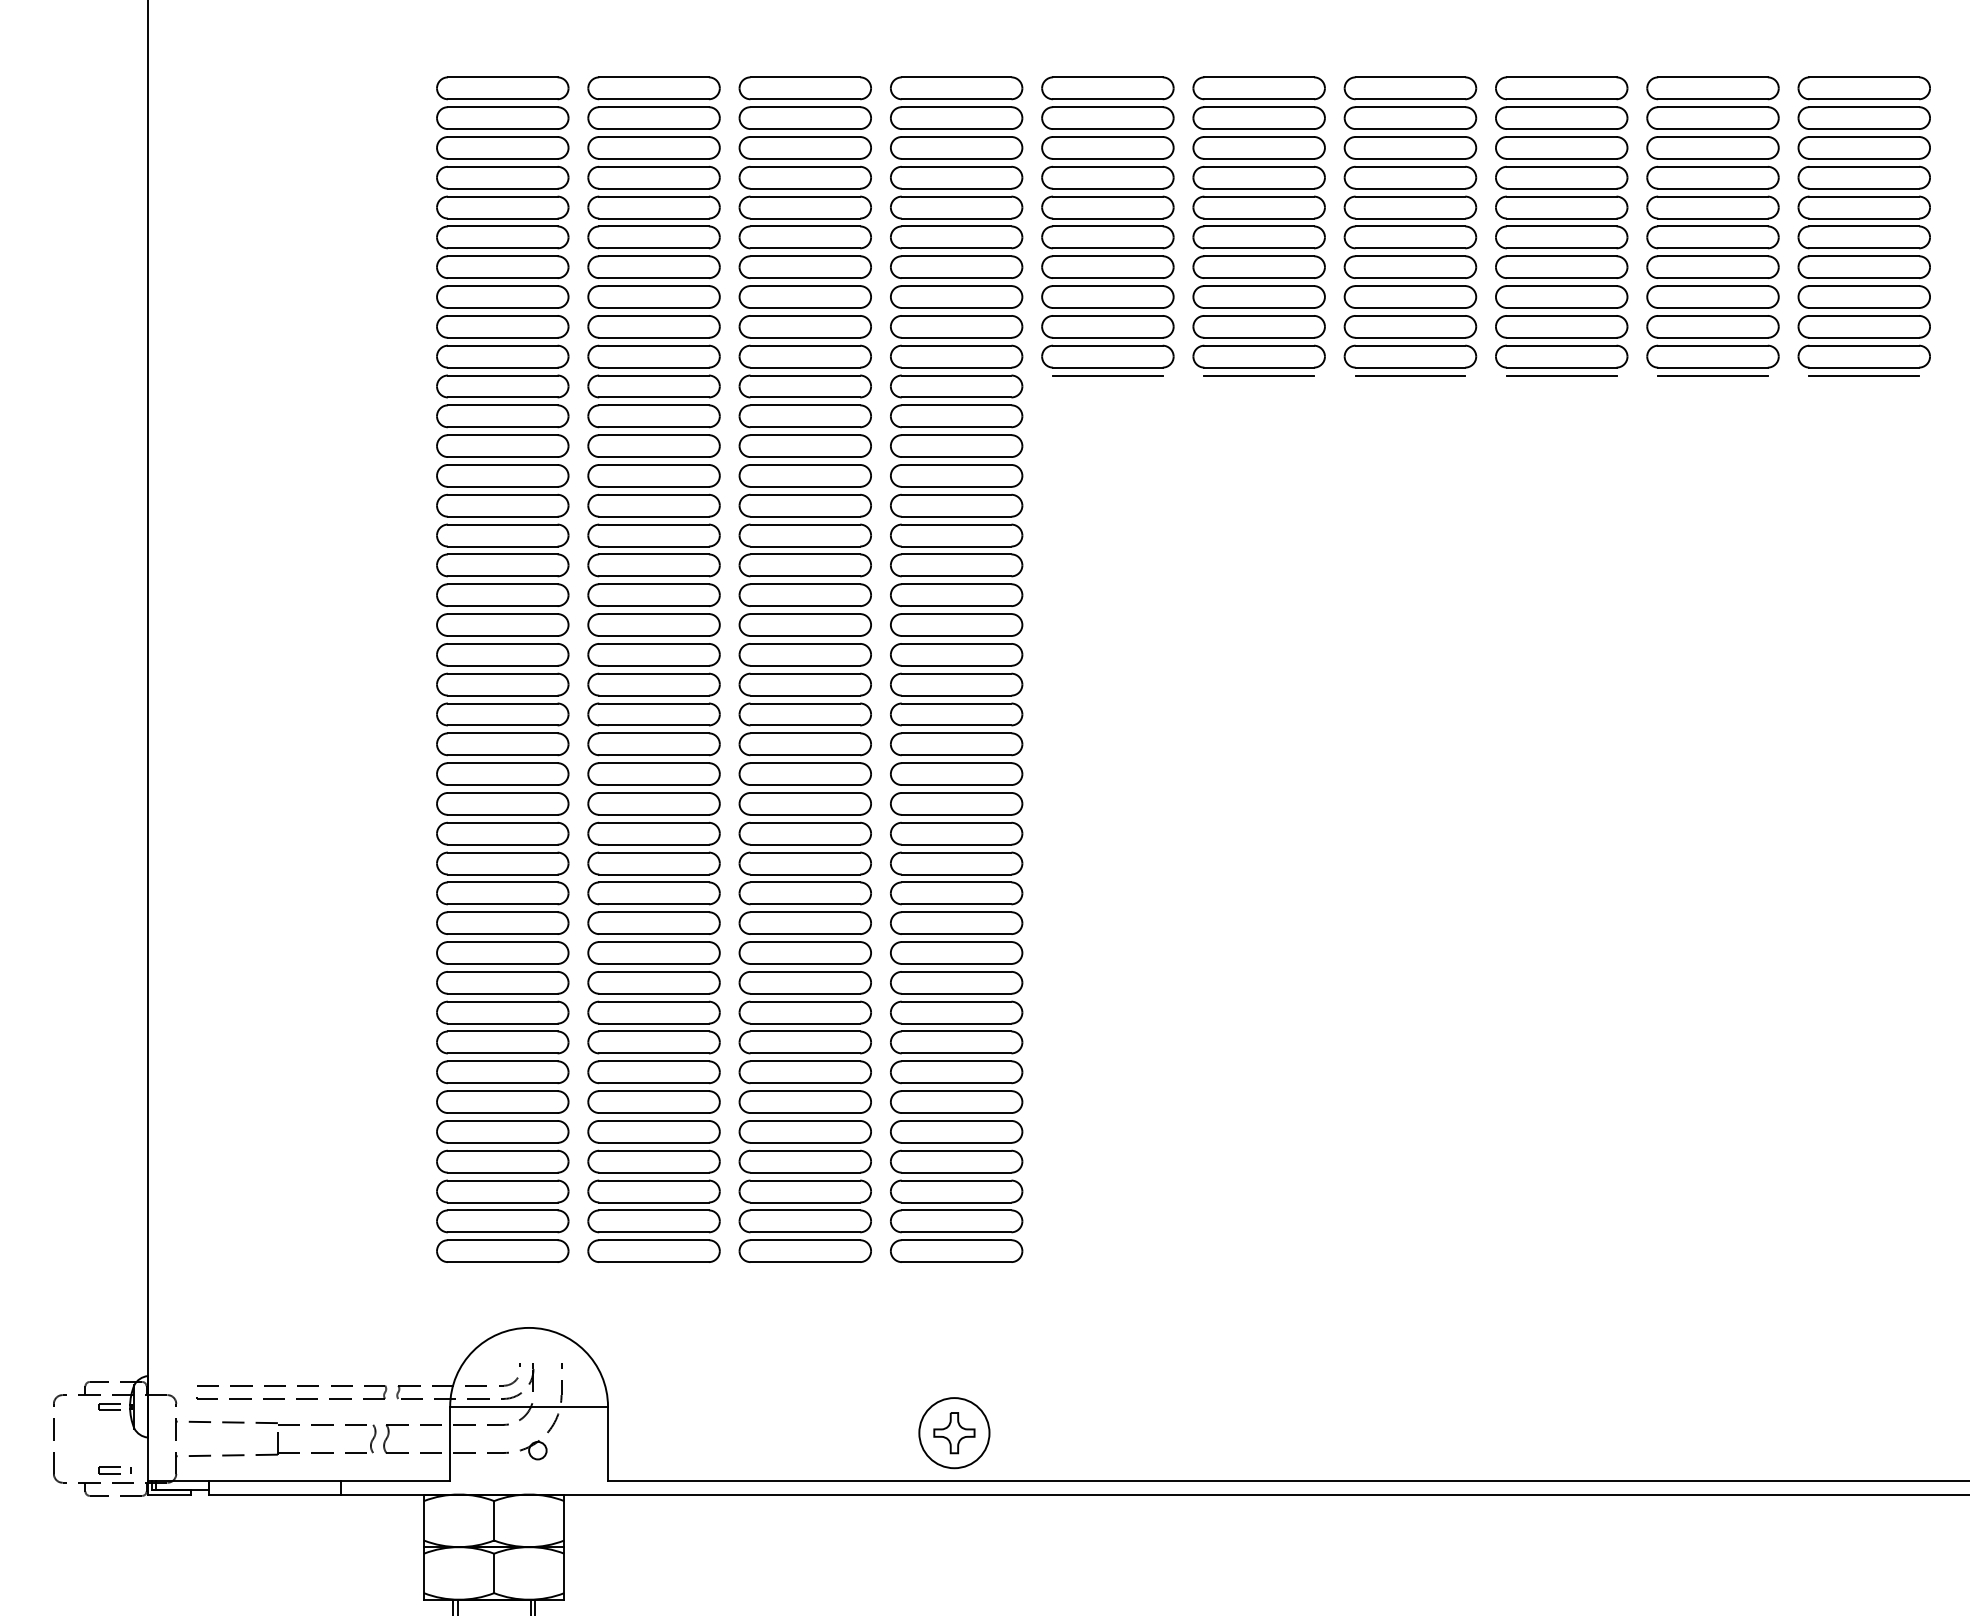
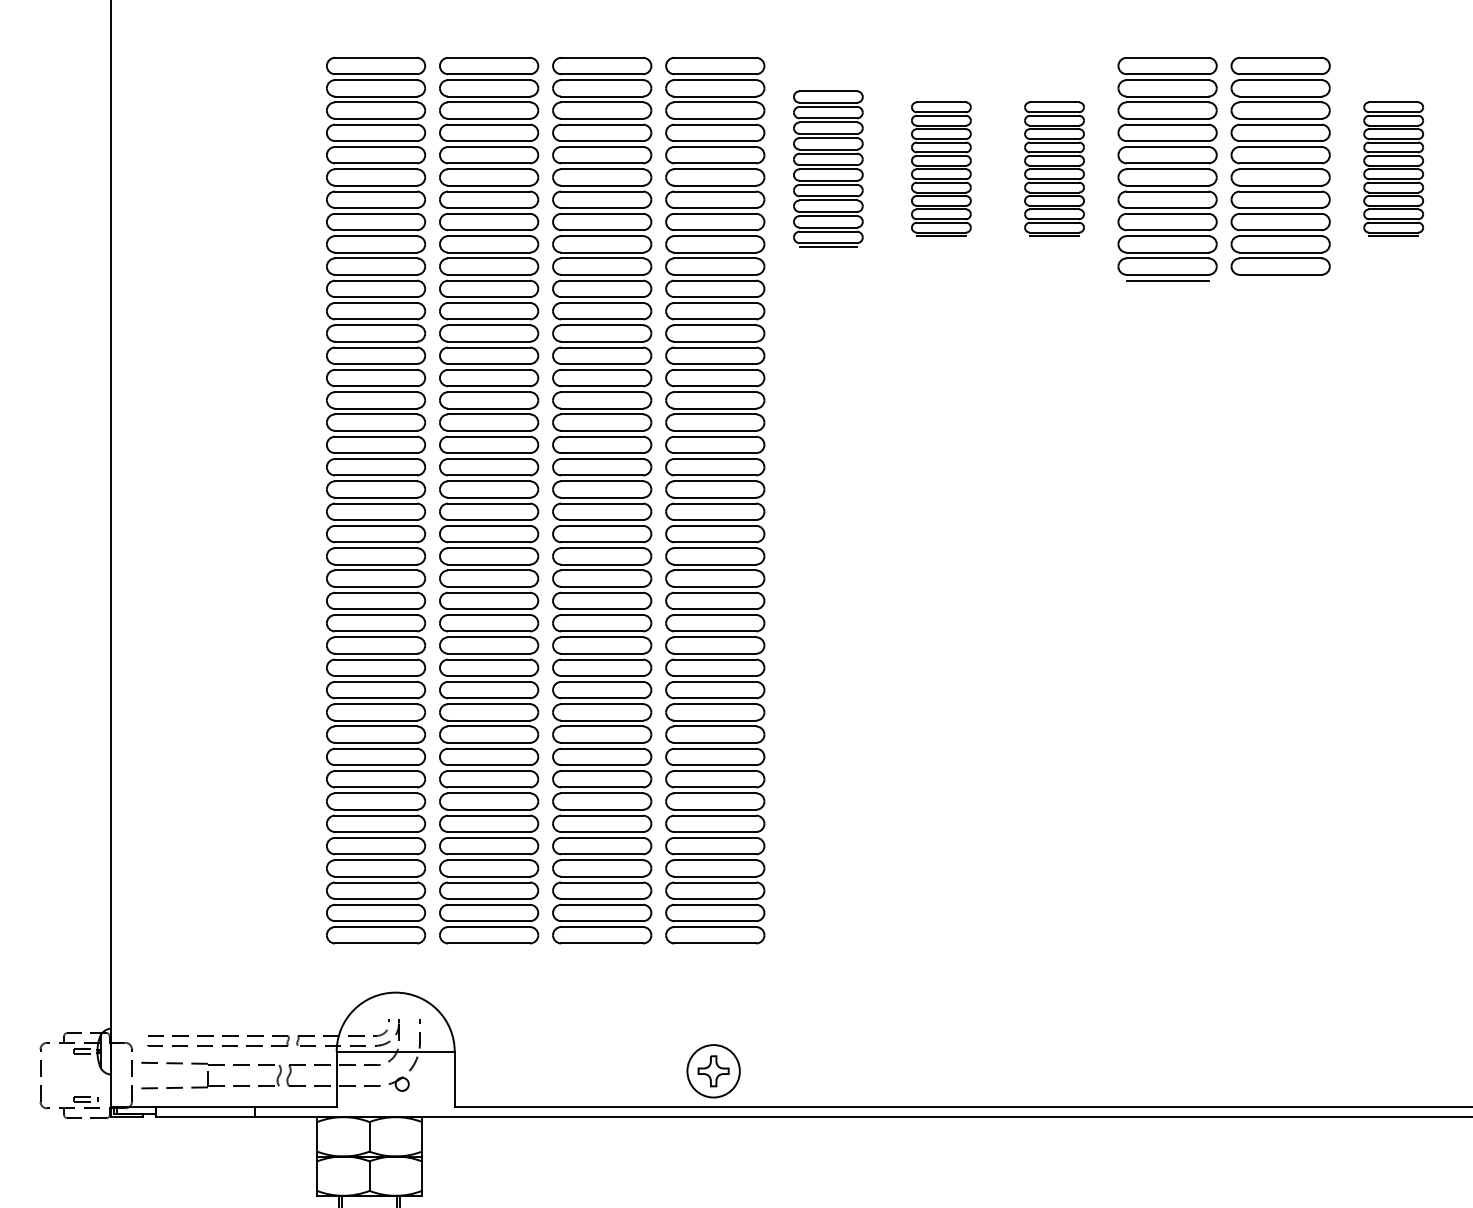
part: (1107, 226) -> (828, 169), size x0.7
part: (1258, 226) -> (940, 169), size x0.6
part: (1410, 226) -> (1054, 169), size x0.6
part: (1863, 226) -> (1393, 169), size x0.6
line: (1712, 375) -> (1280, 280), removed

